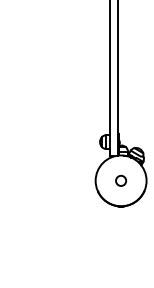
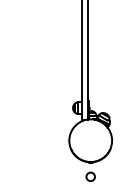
circle: (121, 180) -> (91, 176), moved

